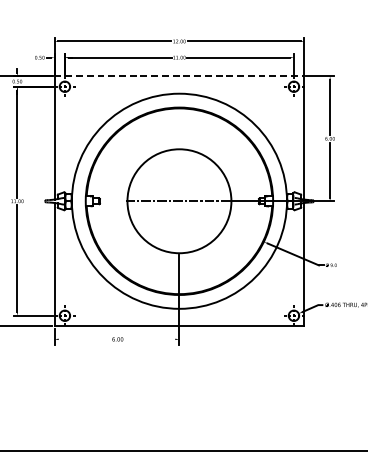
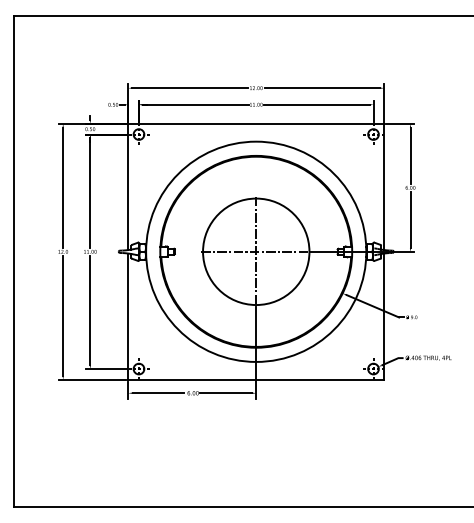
line: (179, 75) -> (256, 123), dashed -> solid
line: (179, 199) -> (256, 249), added
line: (83, 339) -> (158, 393), added
line: (149, 339) -> (225, 393), added

